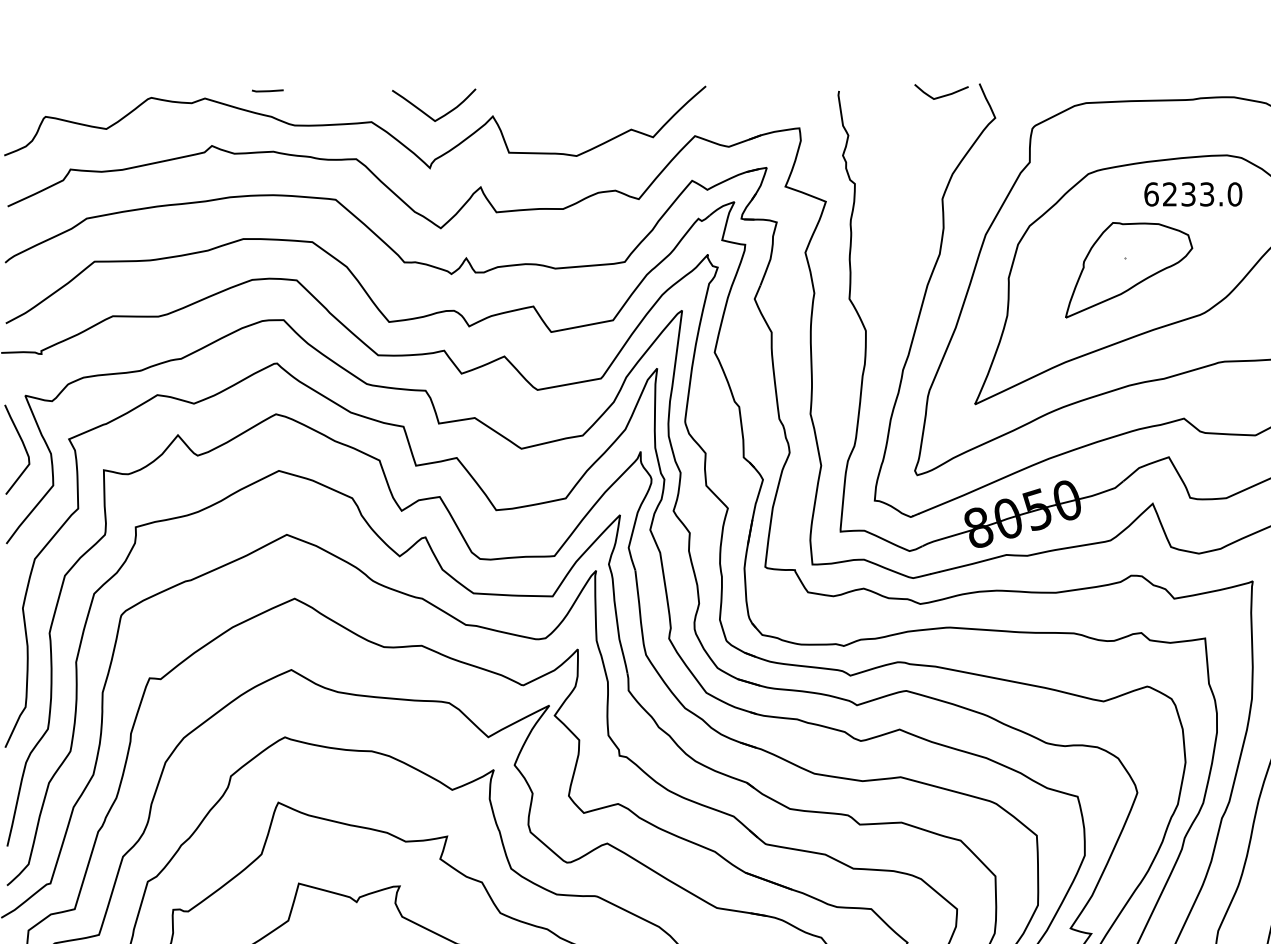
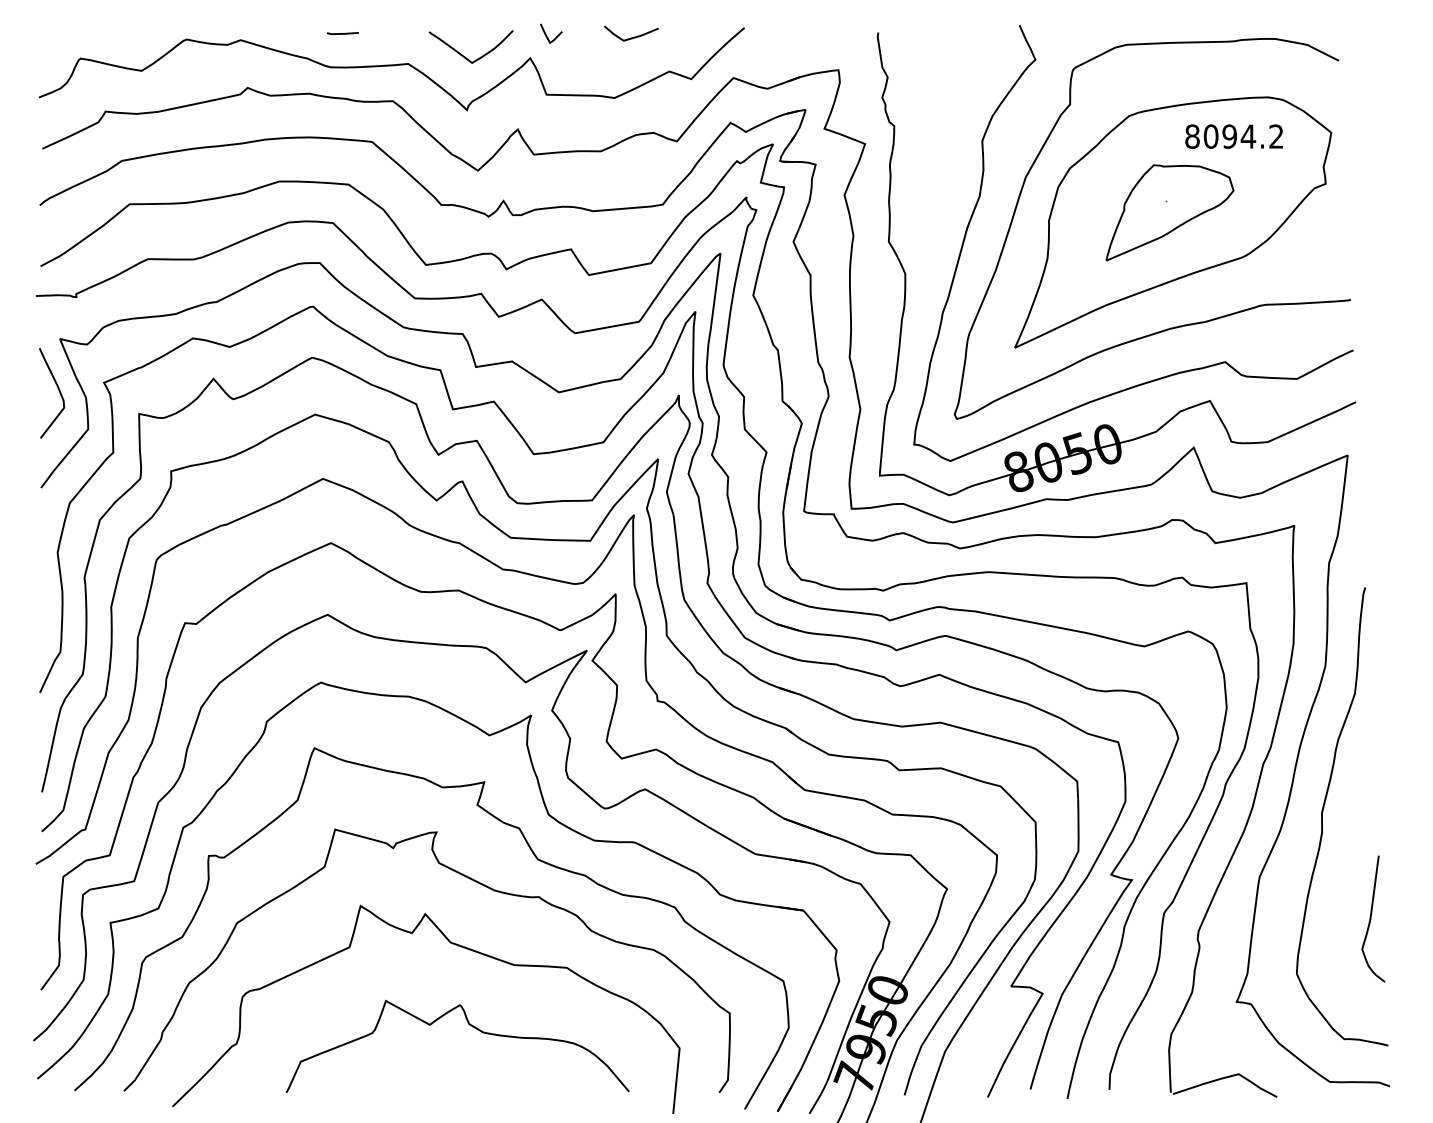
line: (267, 90) -> (342, 33), moved
curve: (510, 93) -> (547, 35), added
curve: (941, 95) -> (631, 37), moved
text: (1193, 194) -> (1234, 136), 6233.0 -> 8094.2

